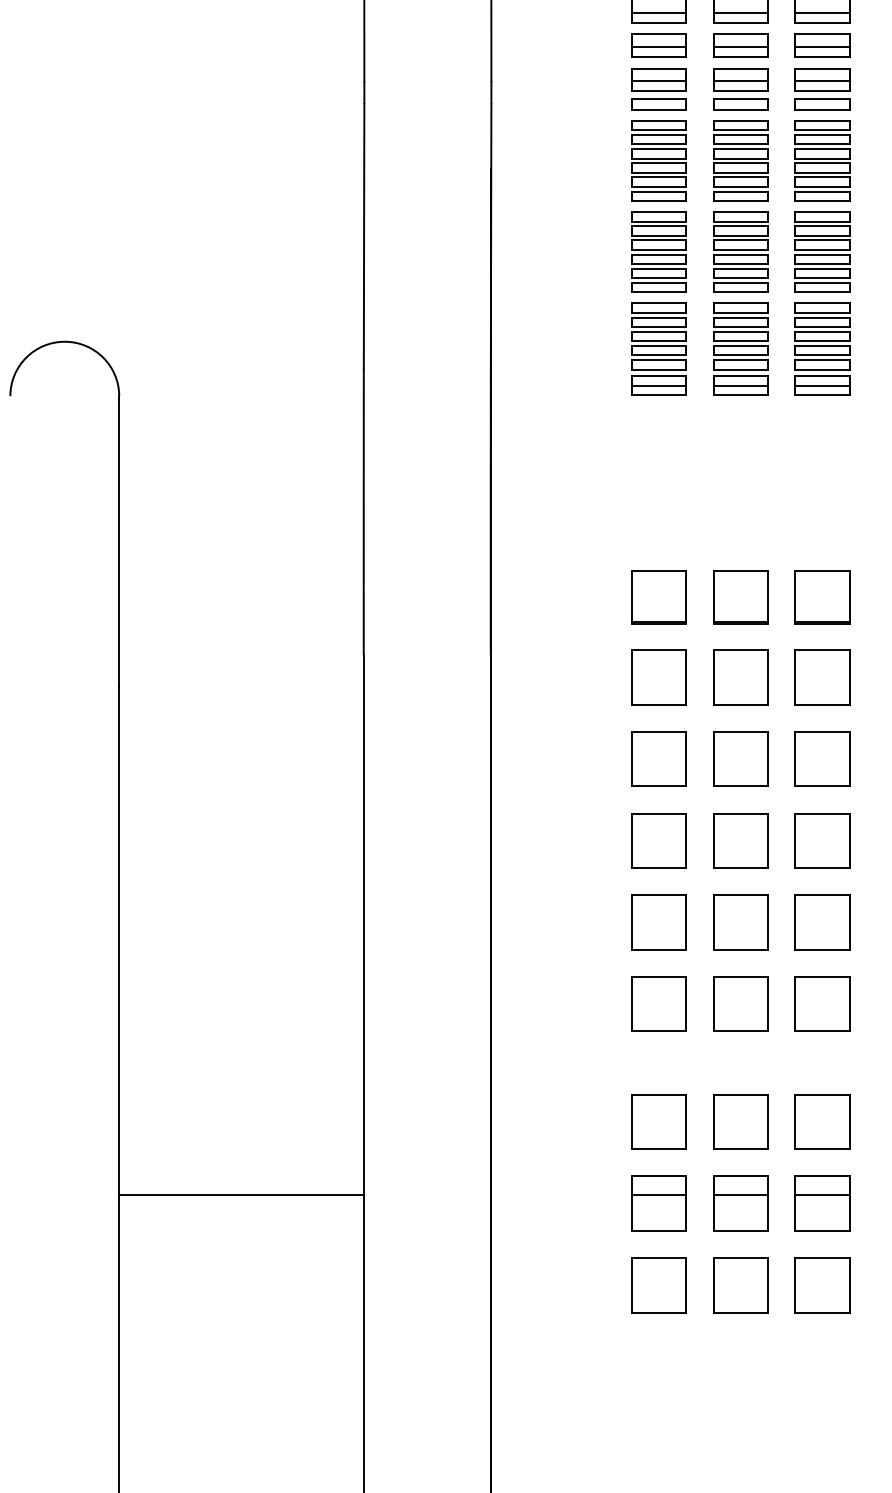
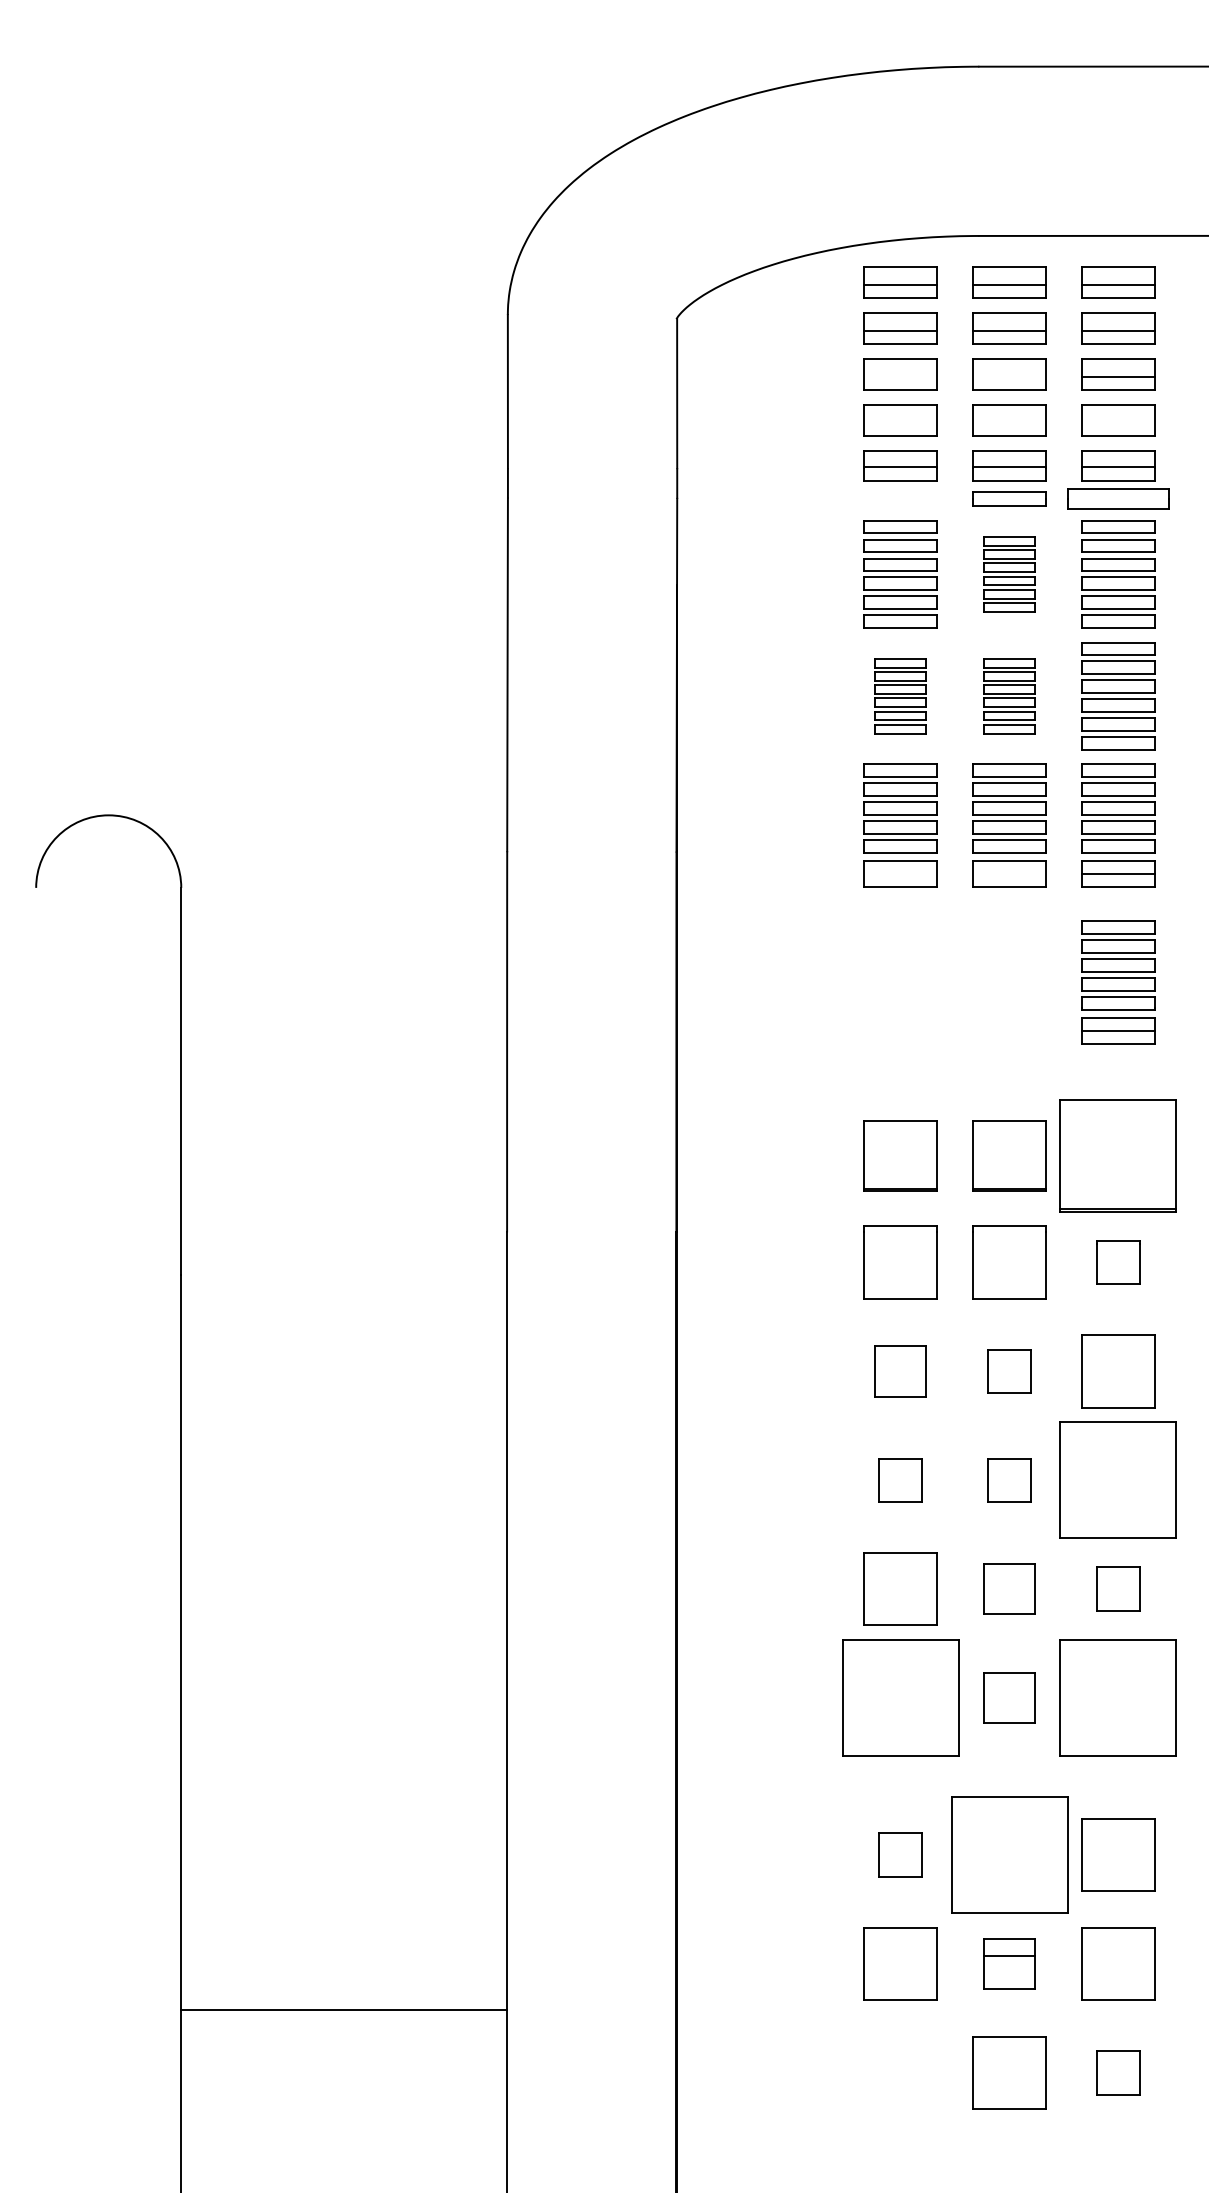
line: (658, 12) -> (900, 376), removed
line: (740, 12) -> (1009, 376), removed
line: (658, 46) -> (900, 422), removed
line: (740, 46) -> (1009, 422), removed
line: (822, 46) -> (1118, 422), removed
part: (658, 104) -> (900, 498), removed
part: (822, 104) -> (1118, 498), size x1.4
part: (740, 161) -> (1009, 574), size x0.7
part: (658, 252) -> (900, 696), size x0.7
part: (740, 252) -> (1009, 696), size x0.7
line: (658, 385) -> (900, 873), removed
line: (740, 385) -> (1009, 873), removed
part: (822, 467) -> (1118, 982), added
part: (822, 597) -> (1118, 1155), size x1.6
part: (822, 677) -> (1118, 1262), size x0.6
part: (658, 759) -> (900, 1371), size x0.7
part: (740, 759) -> (1009, 1371), size x0.6
part: (658, 840) -> (900, 1480), size x0.6
part: (740, 840) -> (1009, 1480), size x0.6
part: (822, 840) -> (1118, 1480), size x1.6
part: (740, 921) -> (1009, 1588), size x0.7
part: (822, 921) -> (1118, 1588), size x0.6
part: (658, 1003) -> (900, 1697), size x1.6
part: (740, 1003) -> (1009, 1697), size x0.7
part: (822, 1003) -> (1118, 1697), size x1.6
part: (658, 1121) -> (900, 1854), size x0.6
part: (740, 1121) -> (1009, 1854), size x1.6
line: (241, 1194) -> (344, 2009), moved
line: (658, 1194) -> (900, 1951), removed
line: (822, 1194) -> (1118, 1951), removed
part: (740, 1203) -> (1009, 1963), size x0.7
part: (658, 1285) -> (900, 2072), removed
part: (822, 1285) -> (1118, 2072), size x0.6

